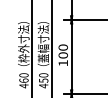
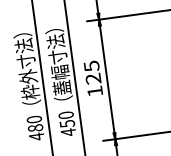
text: (62, 51) -> (91, 72), 100 -> 125
text: (23, 80) -> (34, 127), 460 -> 480

